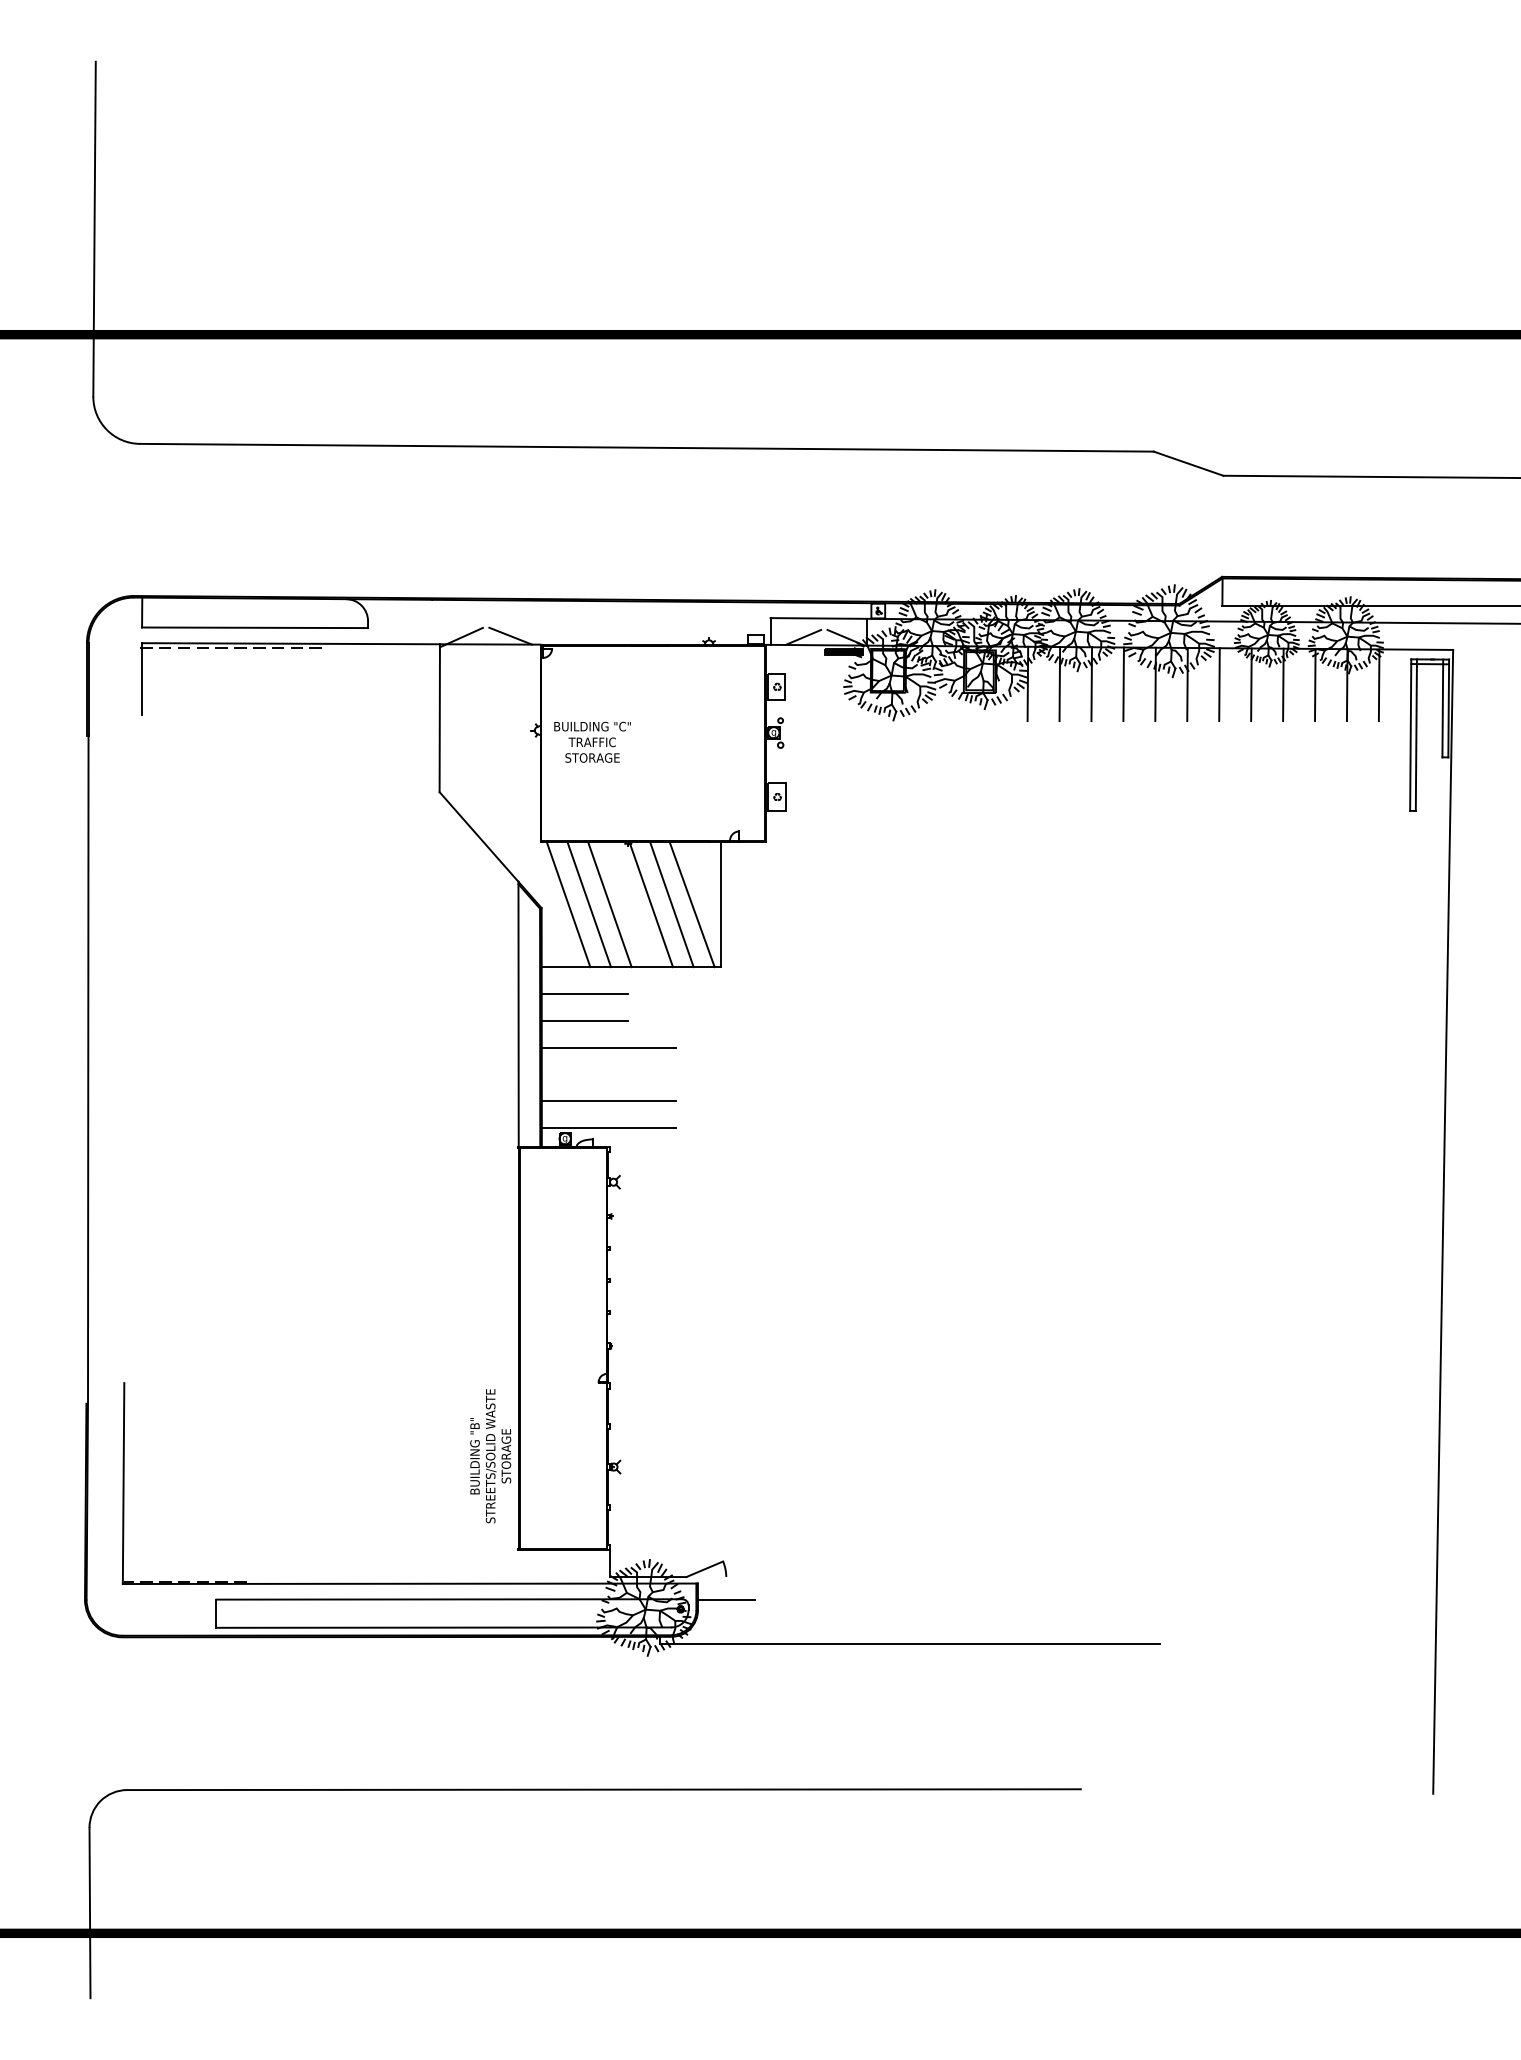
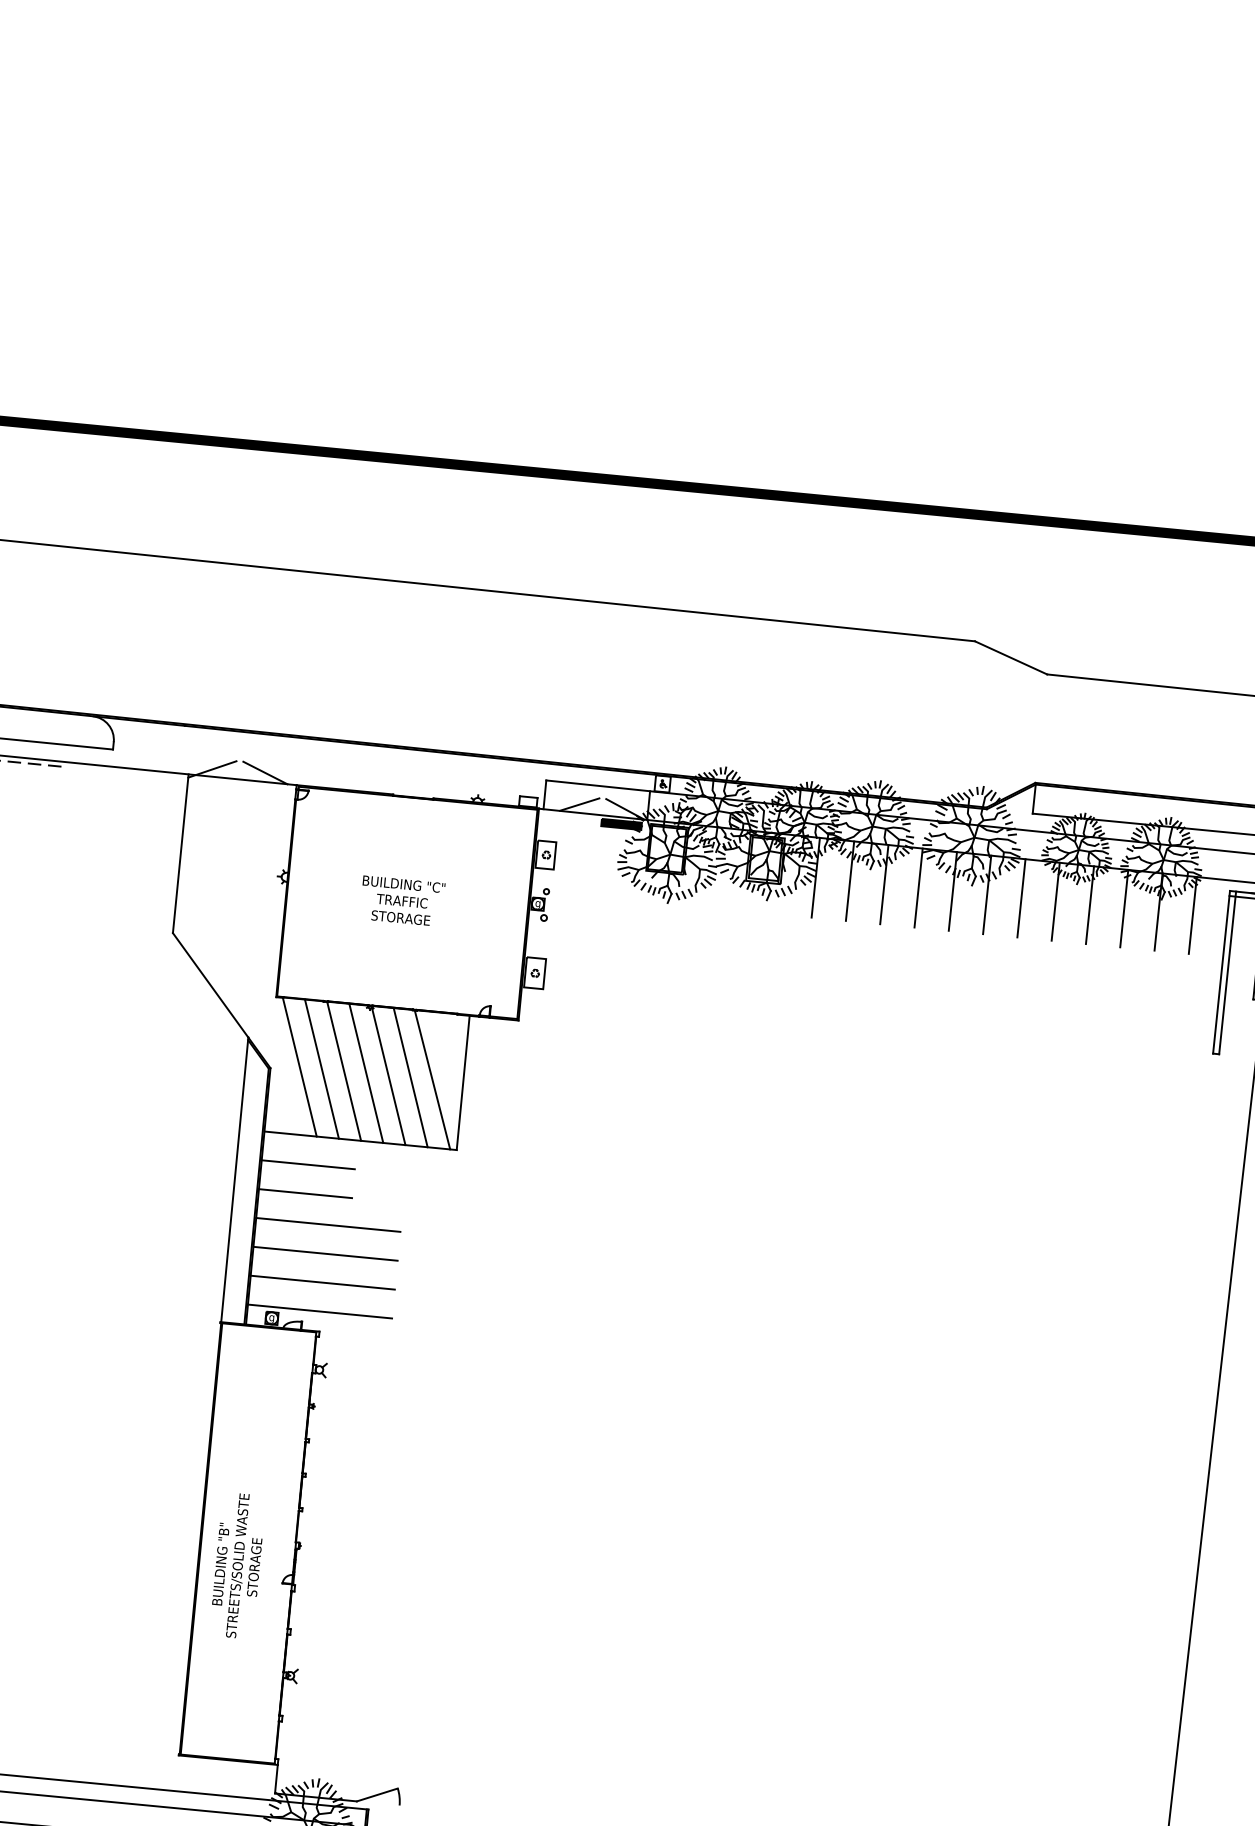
text: (592, 741) -> (402, 900), moved
line: (630, 904) -> (366, 1073), added
line: (608, 1074) -> (325, 1253), added
text: (490, 1456) -> (237, 1566), moved

